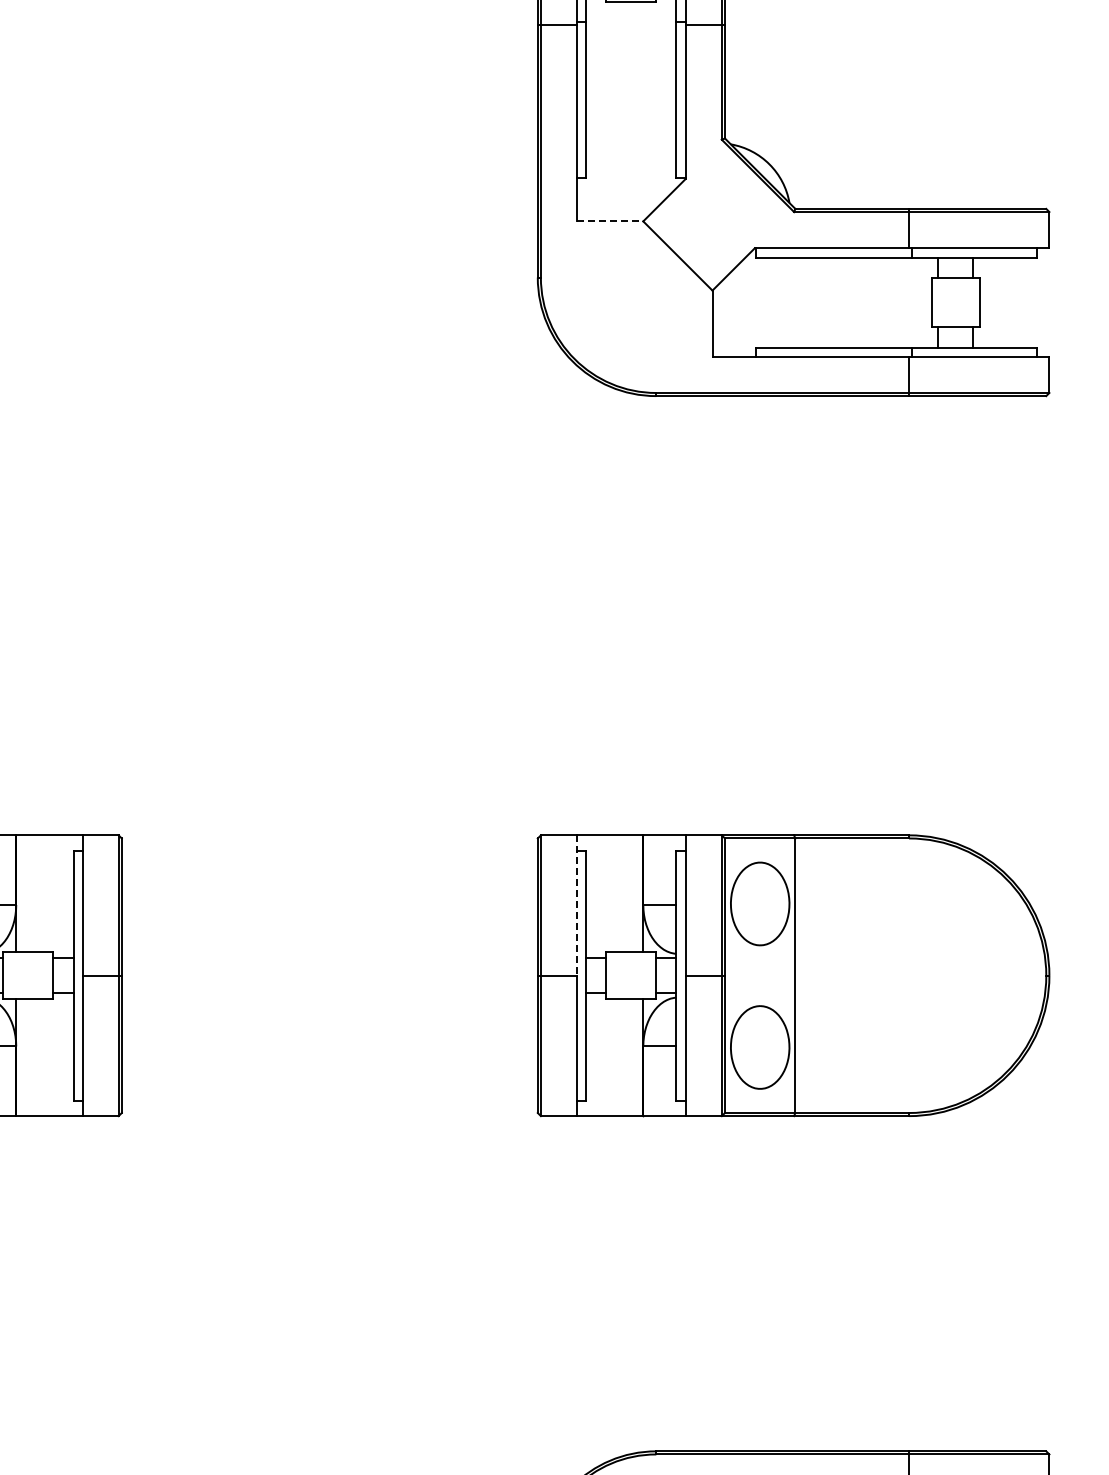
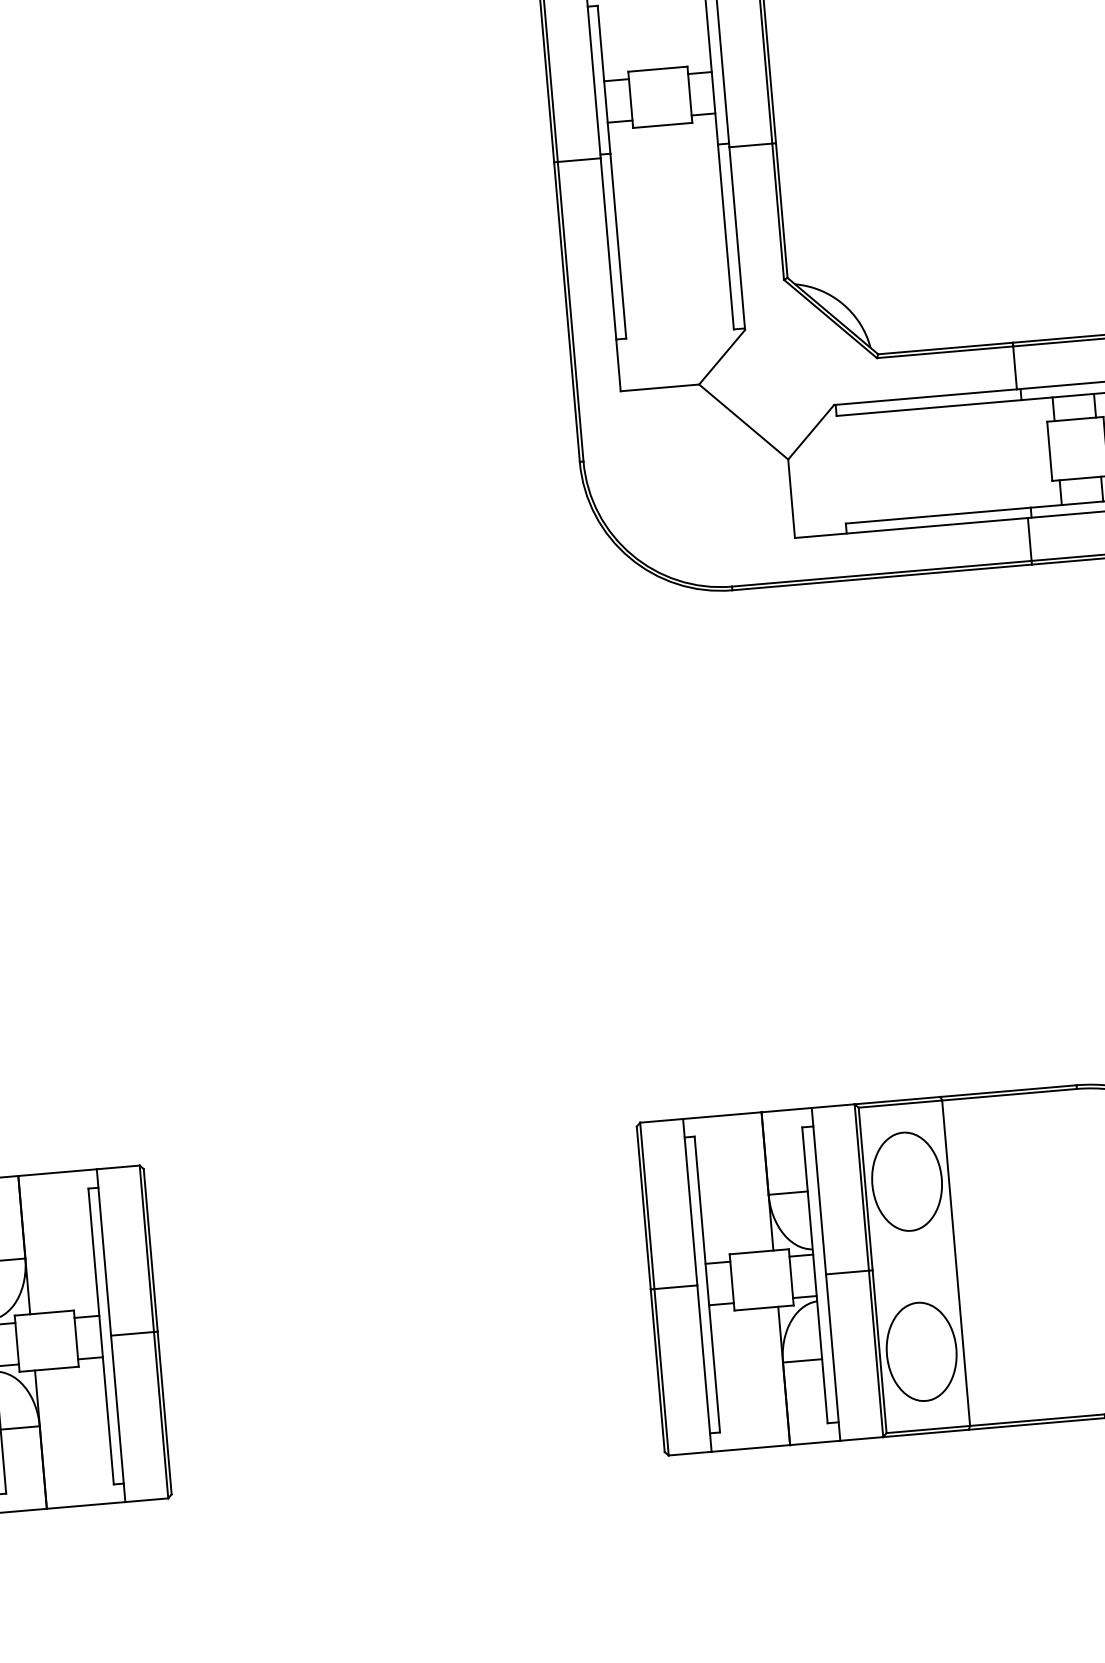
line: (610, 221) -> (660, 387), dashed -> solid
line: (577, 906) -> (690, 1203), dashed -> solid

